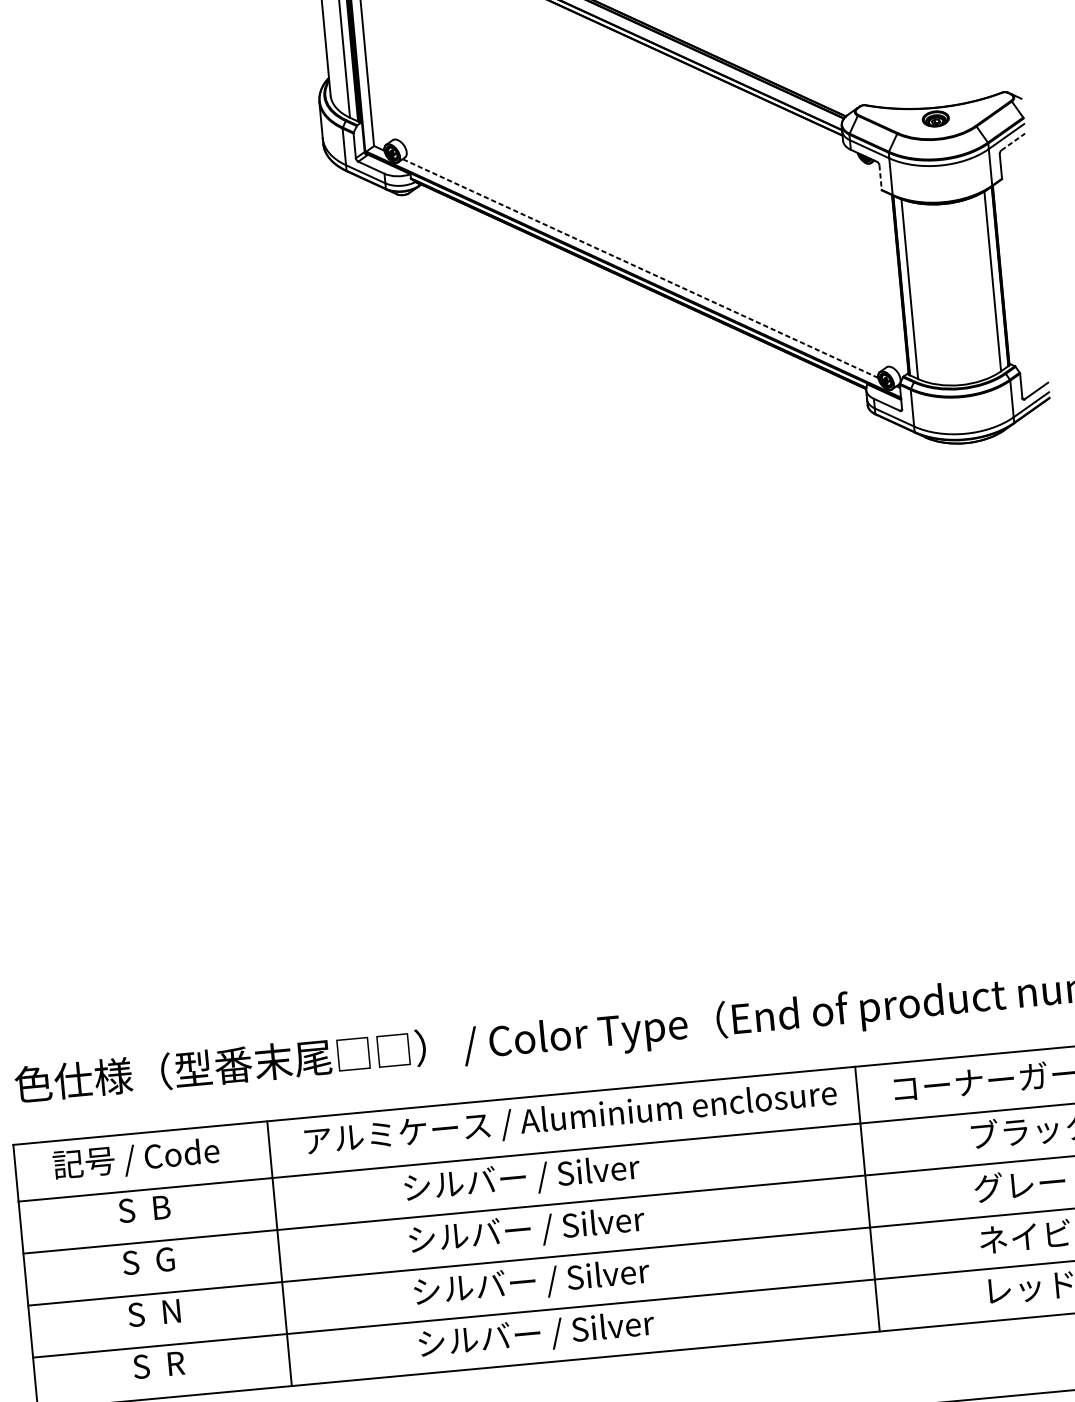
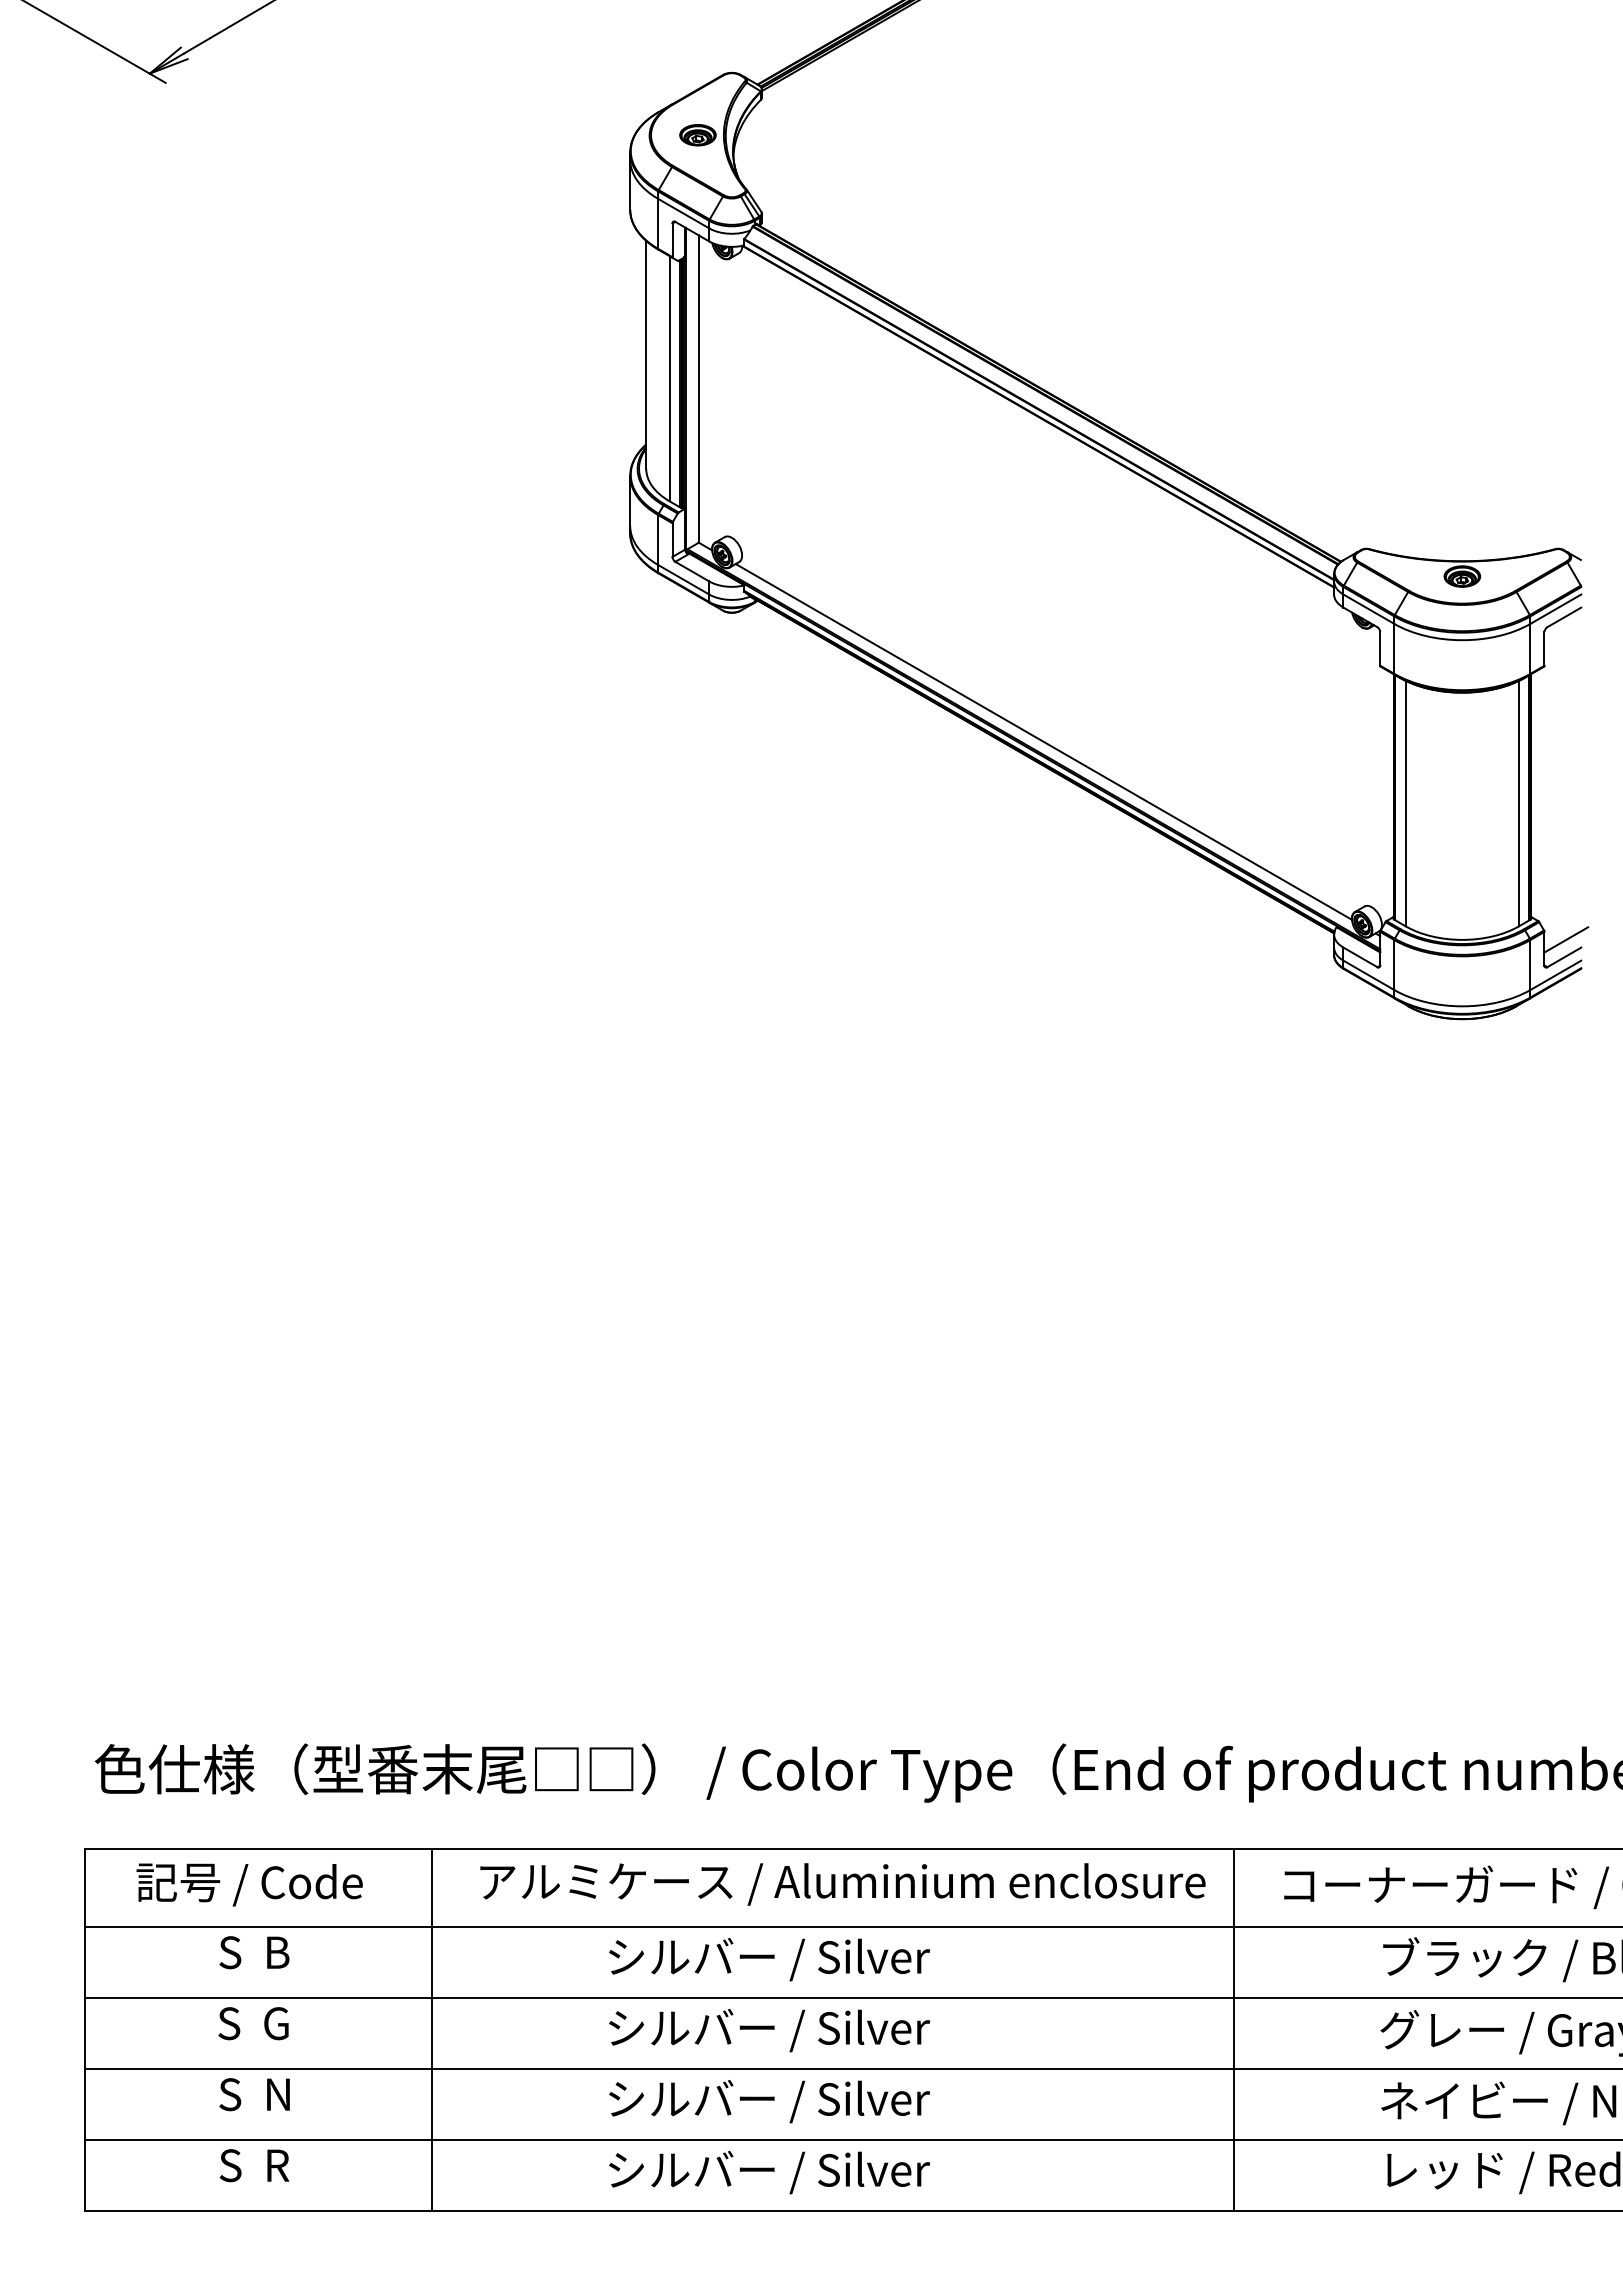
line: (1013, 142) -> (1564, 617), dashed -> solid
line: (880, 177) -> (1380, 648), dashed -> solid
line: (640, 268) -> (1043, 741), dashed -> solid
line: (1036, 377) -> (1566, 939), added

